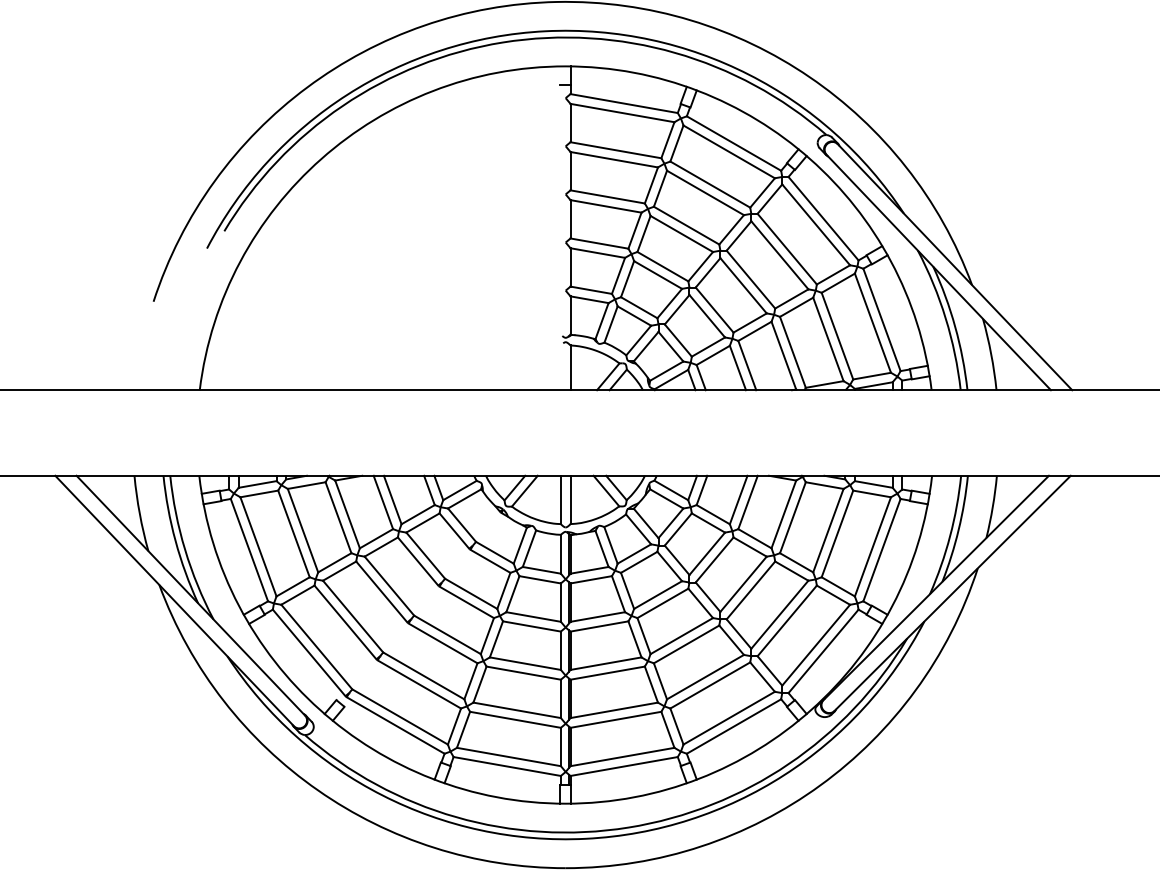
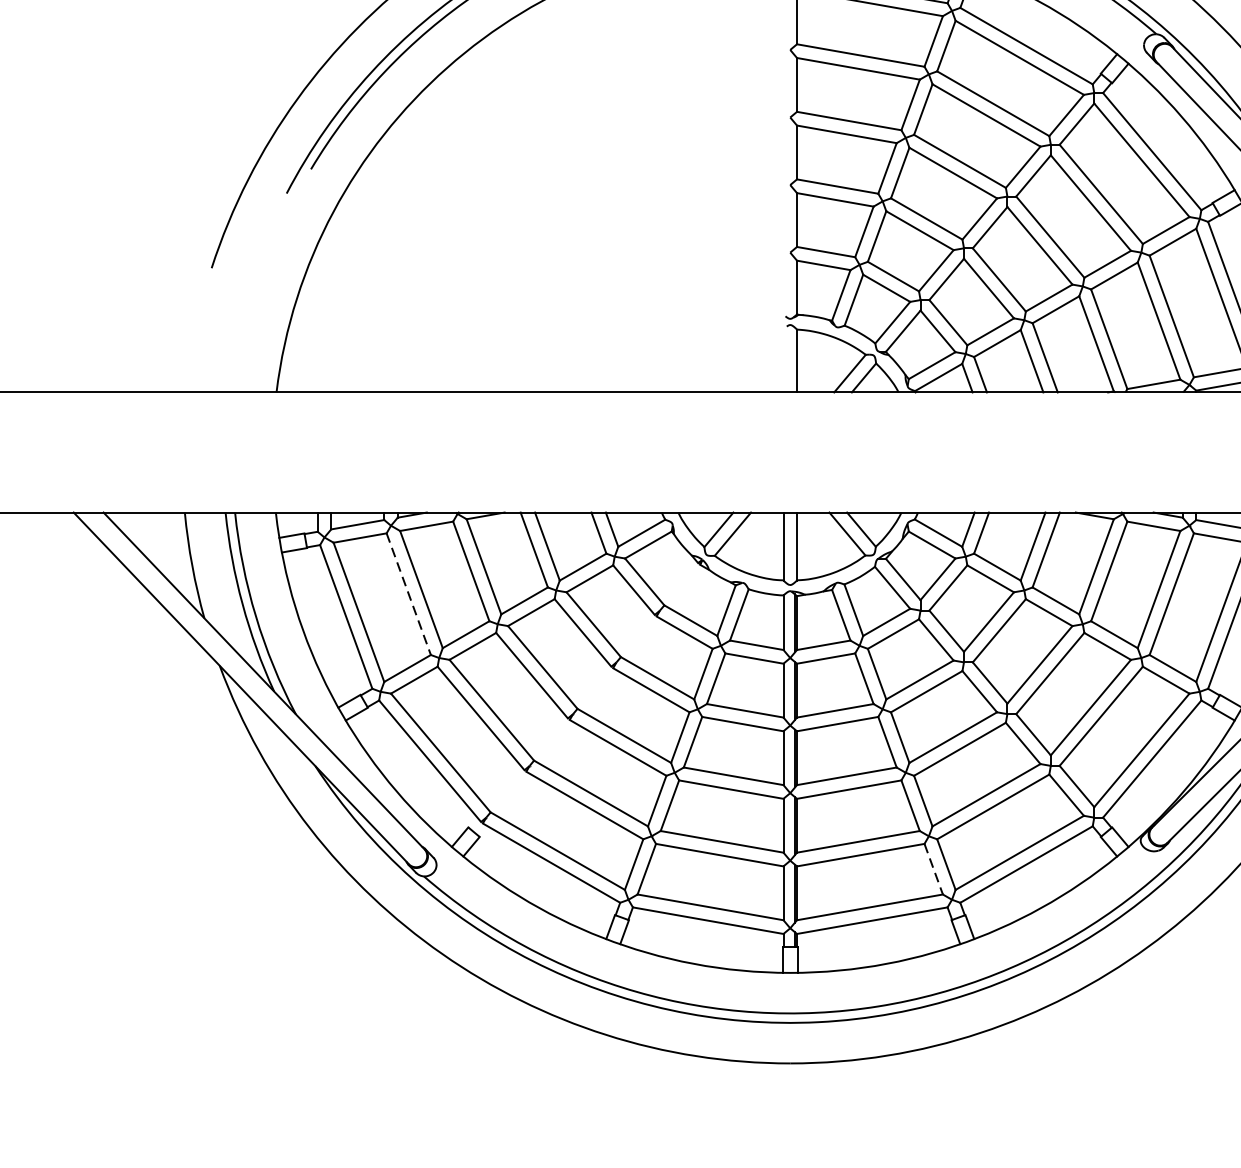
line: (294, 534) -> (409, 594), solid -> dashed
line: (668, 730) -> (934, 870), solid -> dashed

